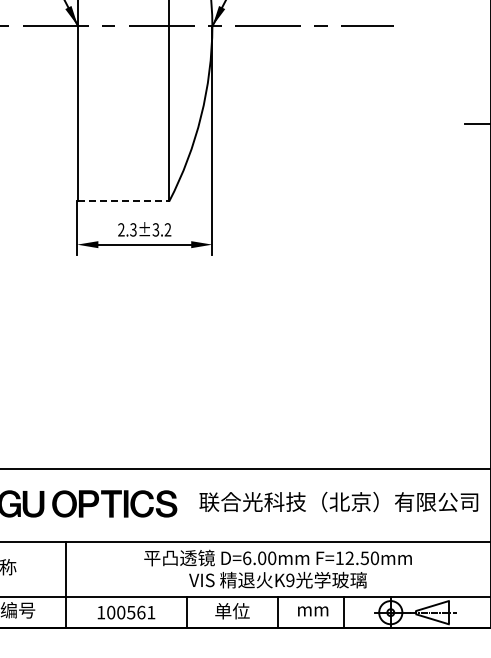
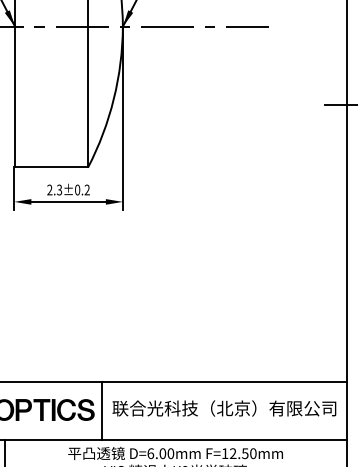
line: (123, 201) -> (51, 167), dashed -> solid
text: (155, 229) -> (77, 189), 2.3±3.2 -> 2.3±0.2
line: (186, 505) -> (102, 411), added

